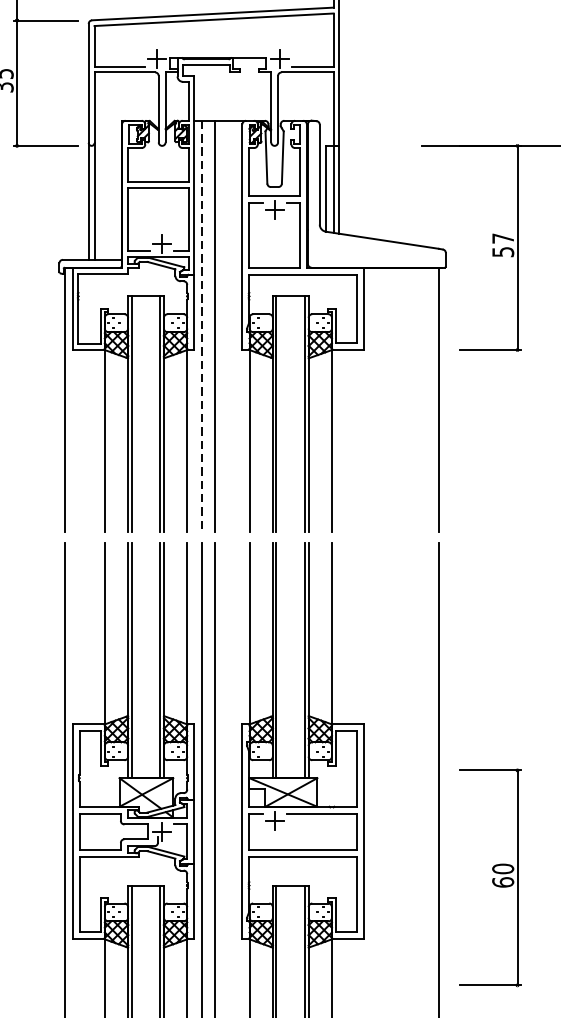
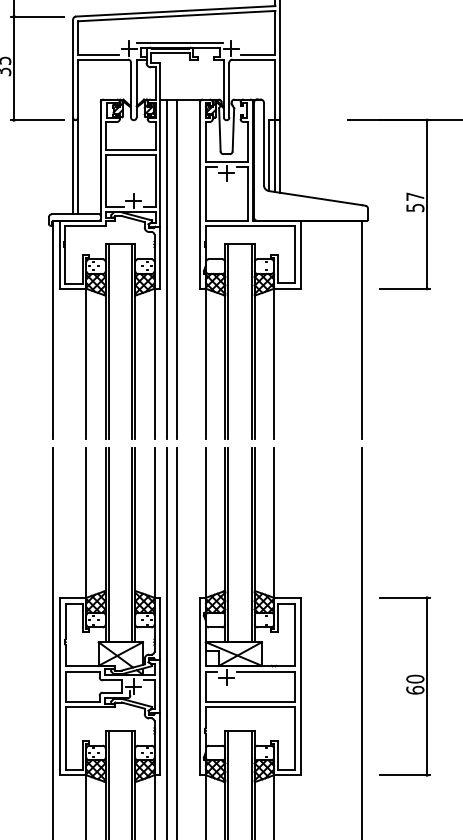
line: (218, 51) -> (180, 42), added
line: (201, 326) -> (166, 269), dashed -> solid
part: (490, 877) -> (404, 686), moved

